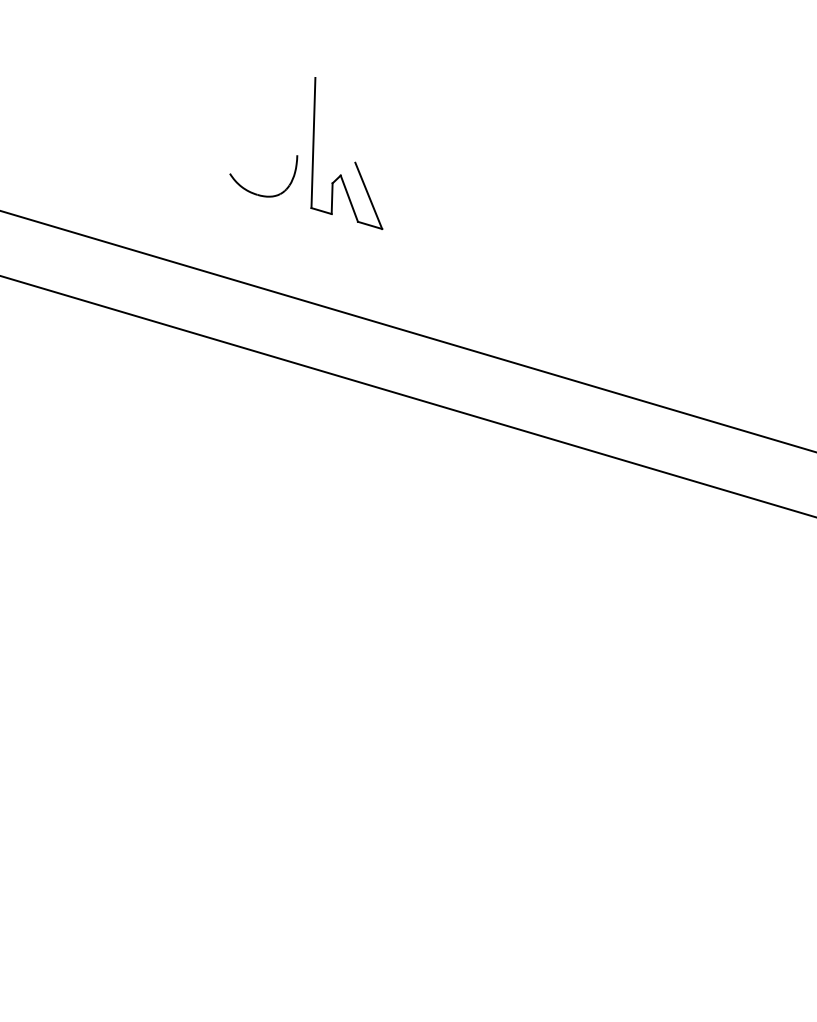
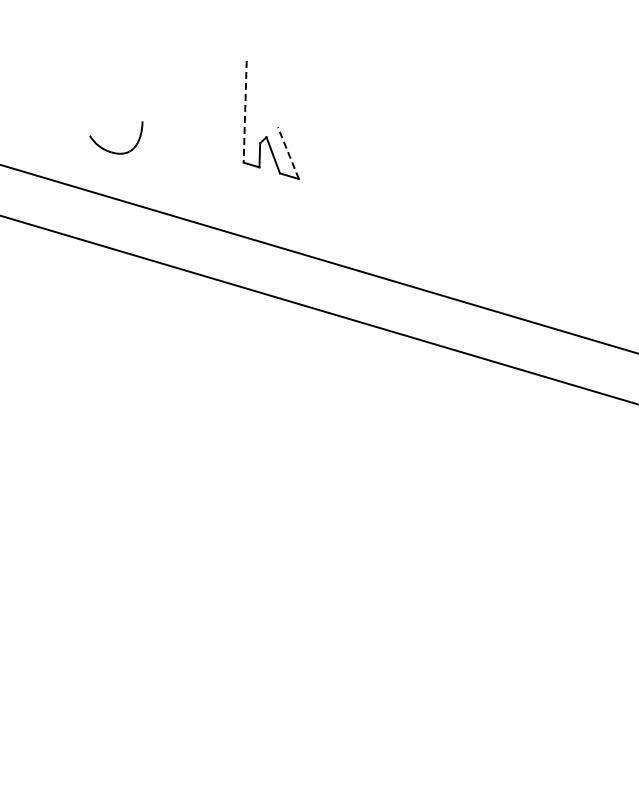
line: (313, 142) -> (245, 111), solid -> dashed
part: (258, 193) -> (112, 151), moved
line: (368, 196) -> (288, 153), solid -> dashed

